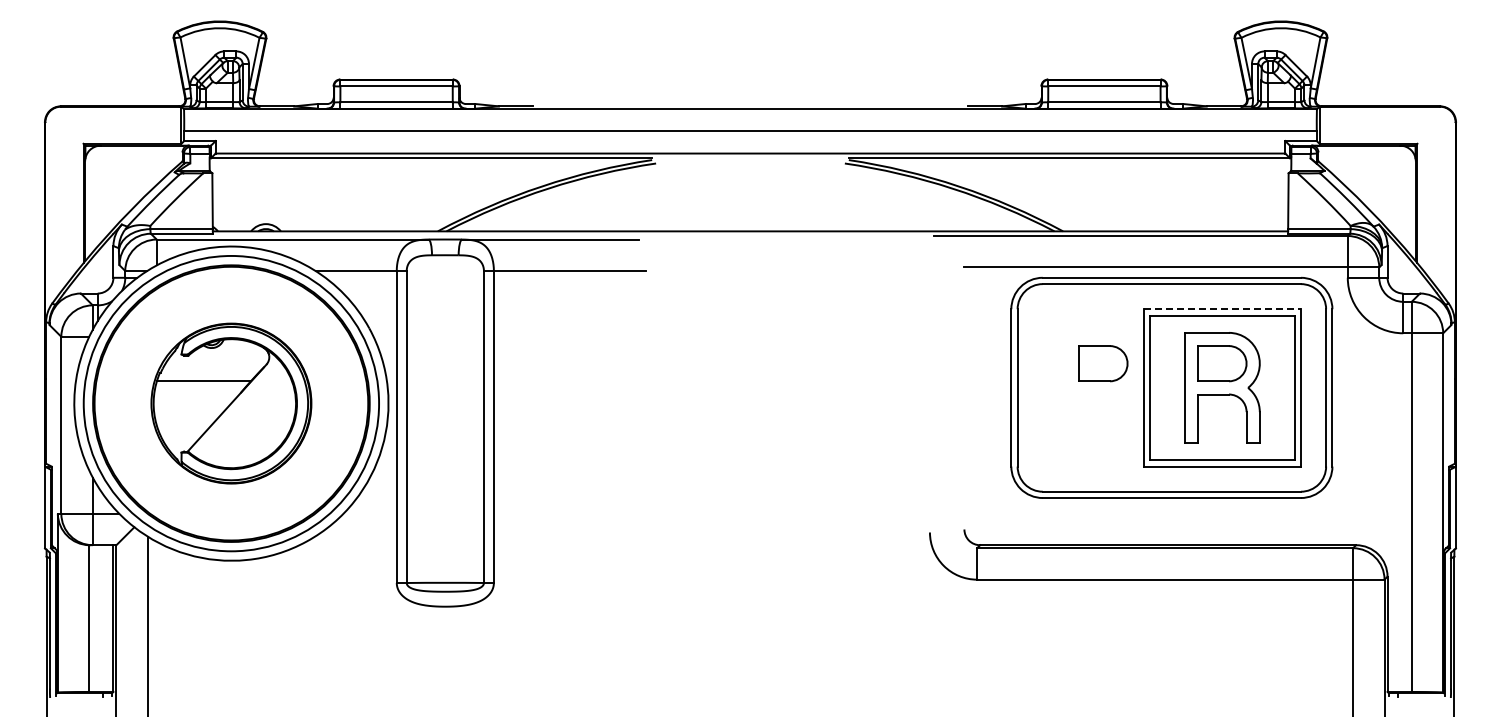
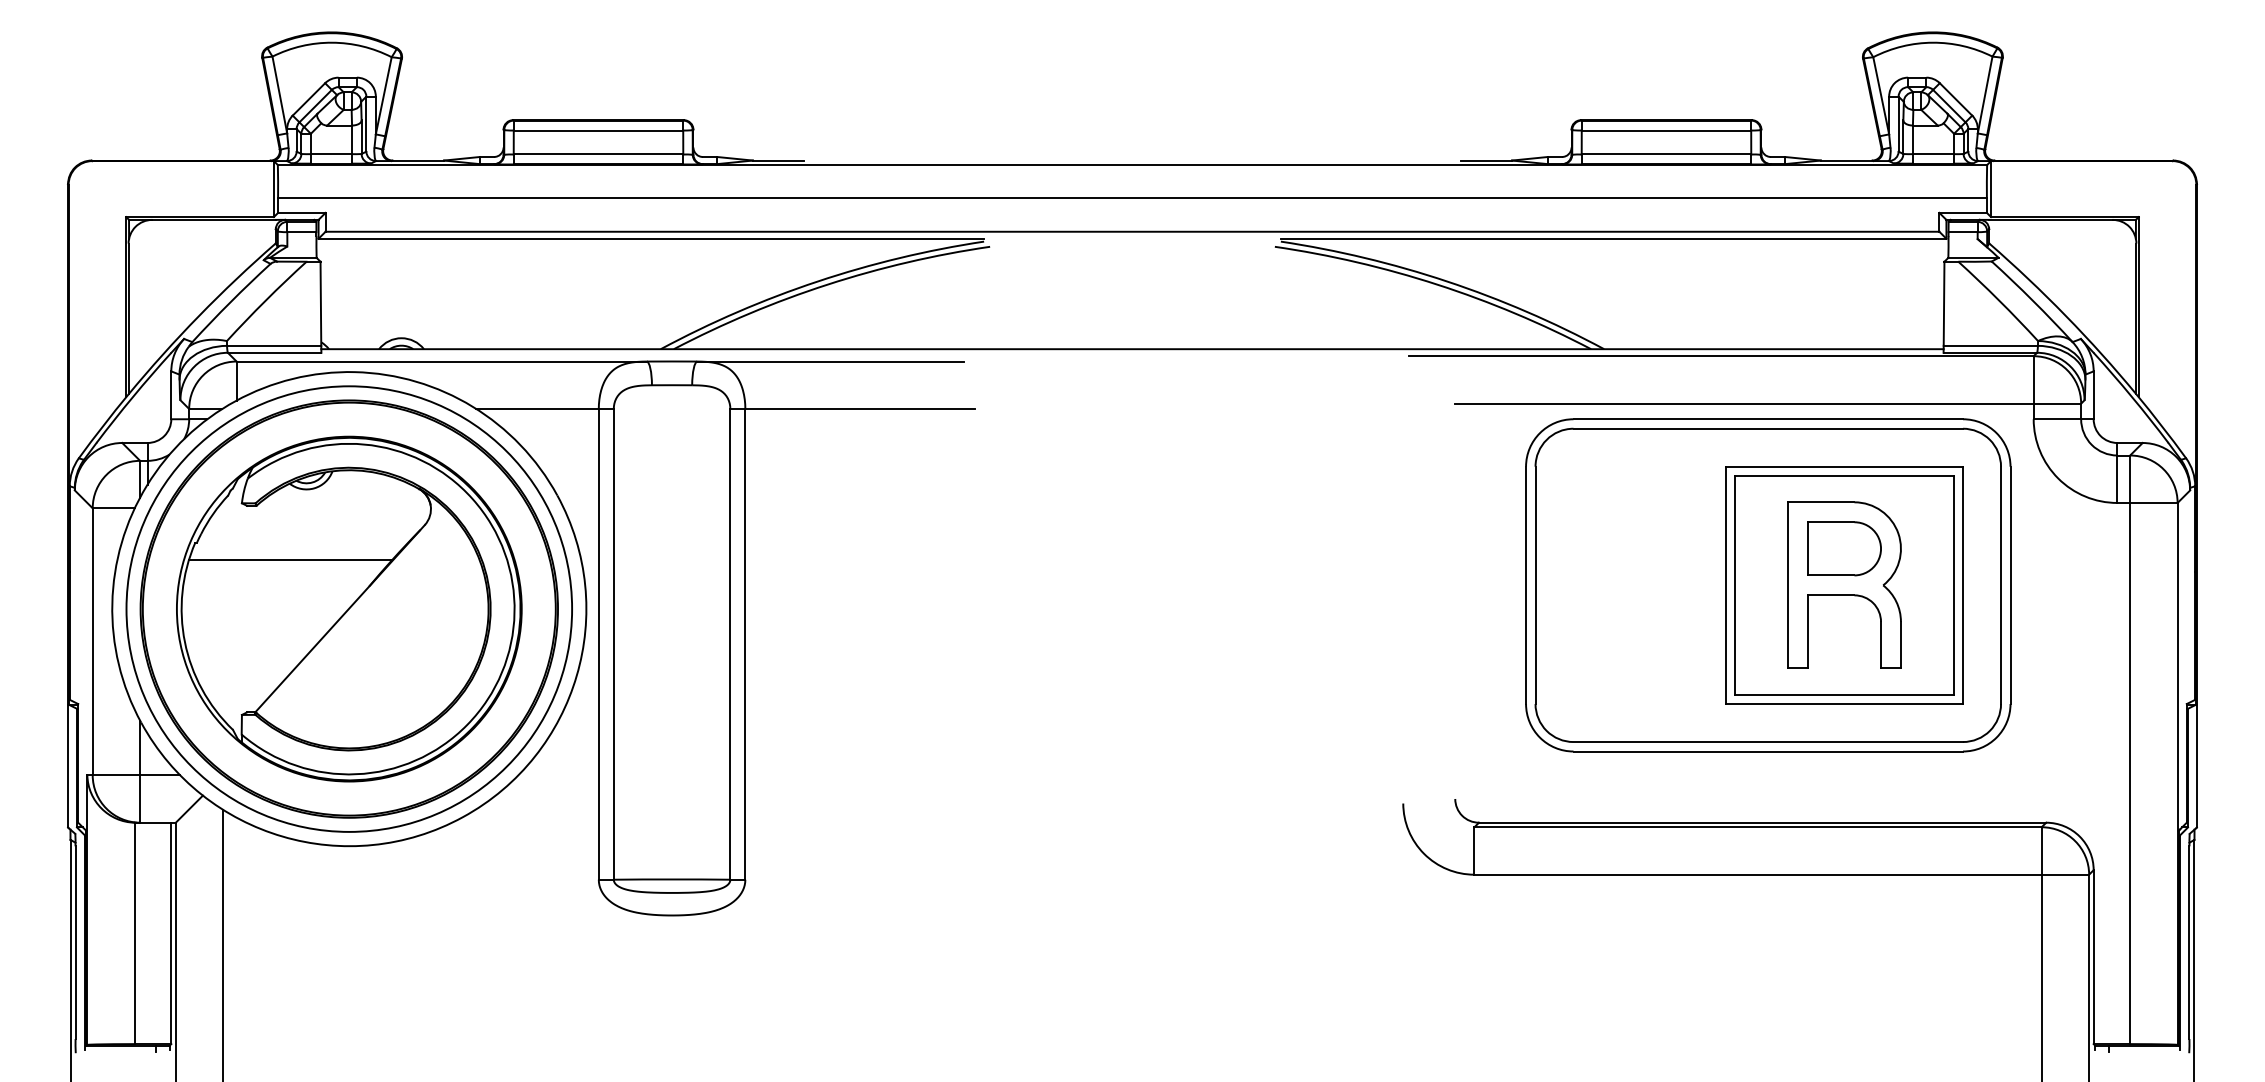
line: (1222, 309) -> (1844, 467), dashed -> solid
part: (1103, 363) -> (1665, 548), removed
part: (231, 403) -> (349, 608), size x1.43

